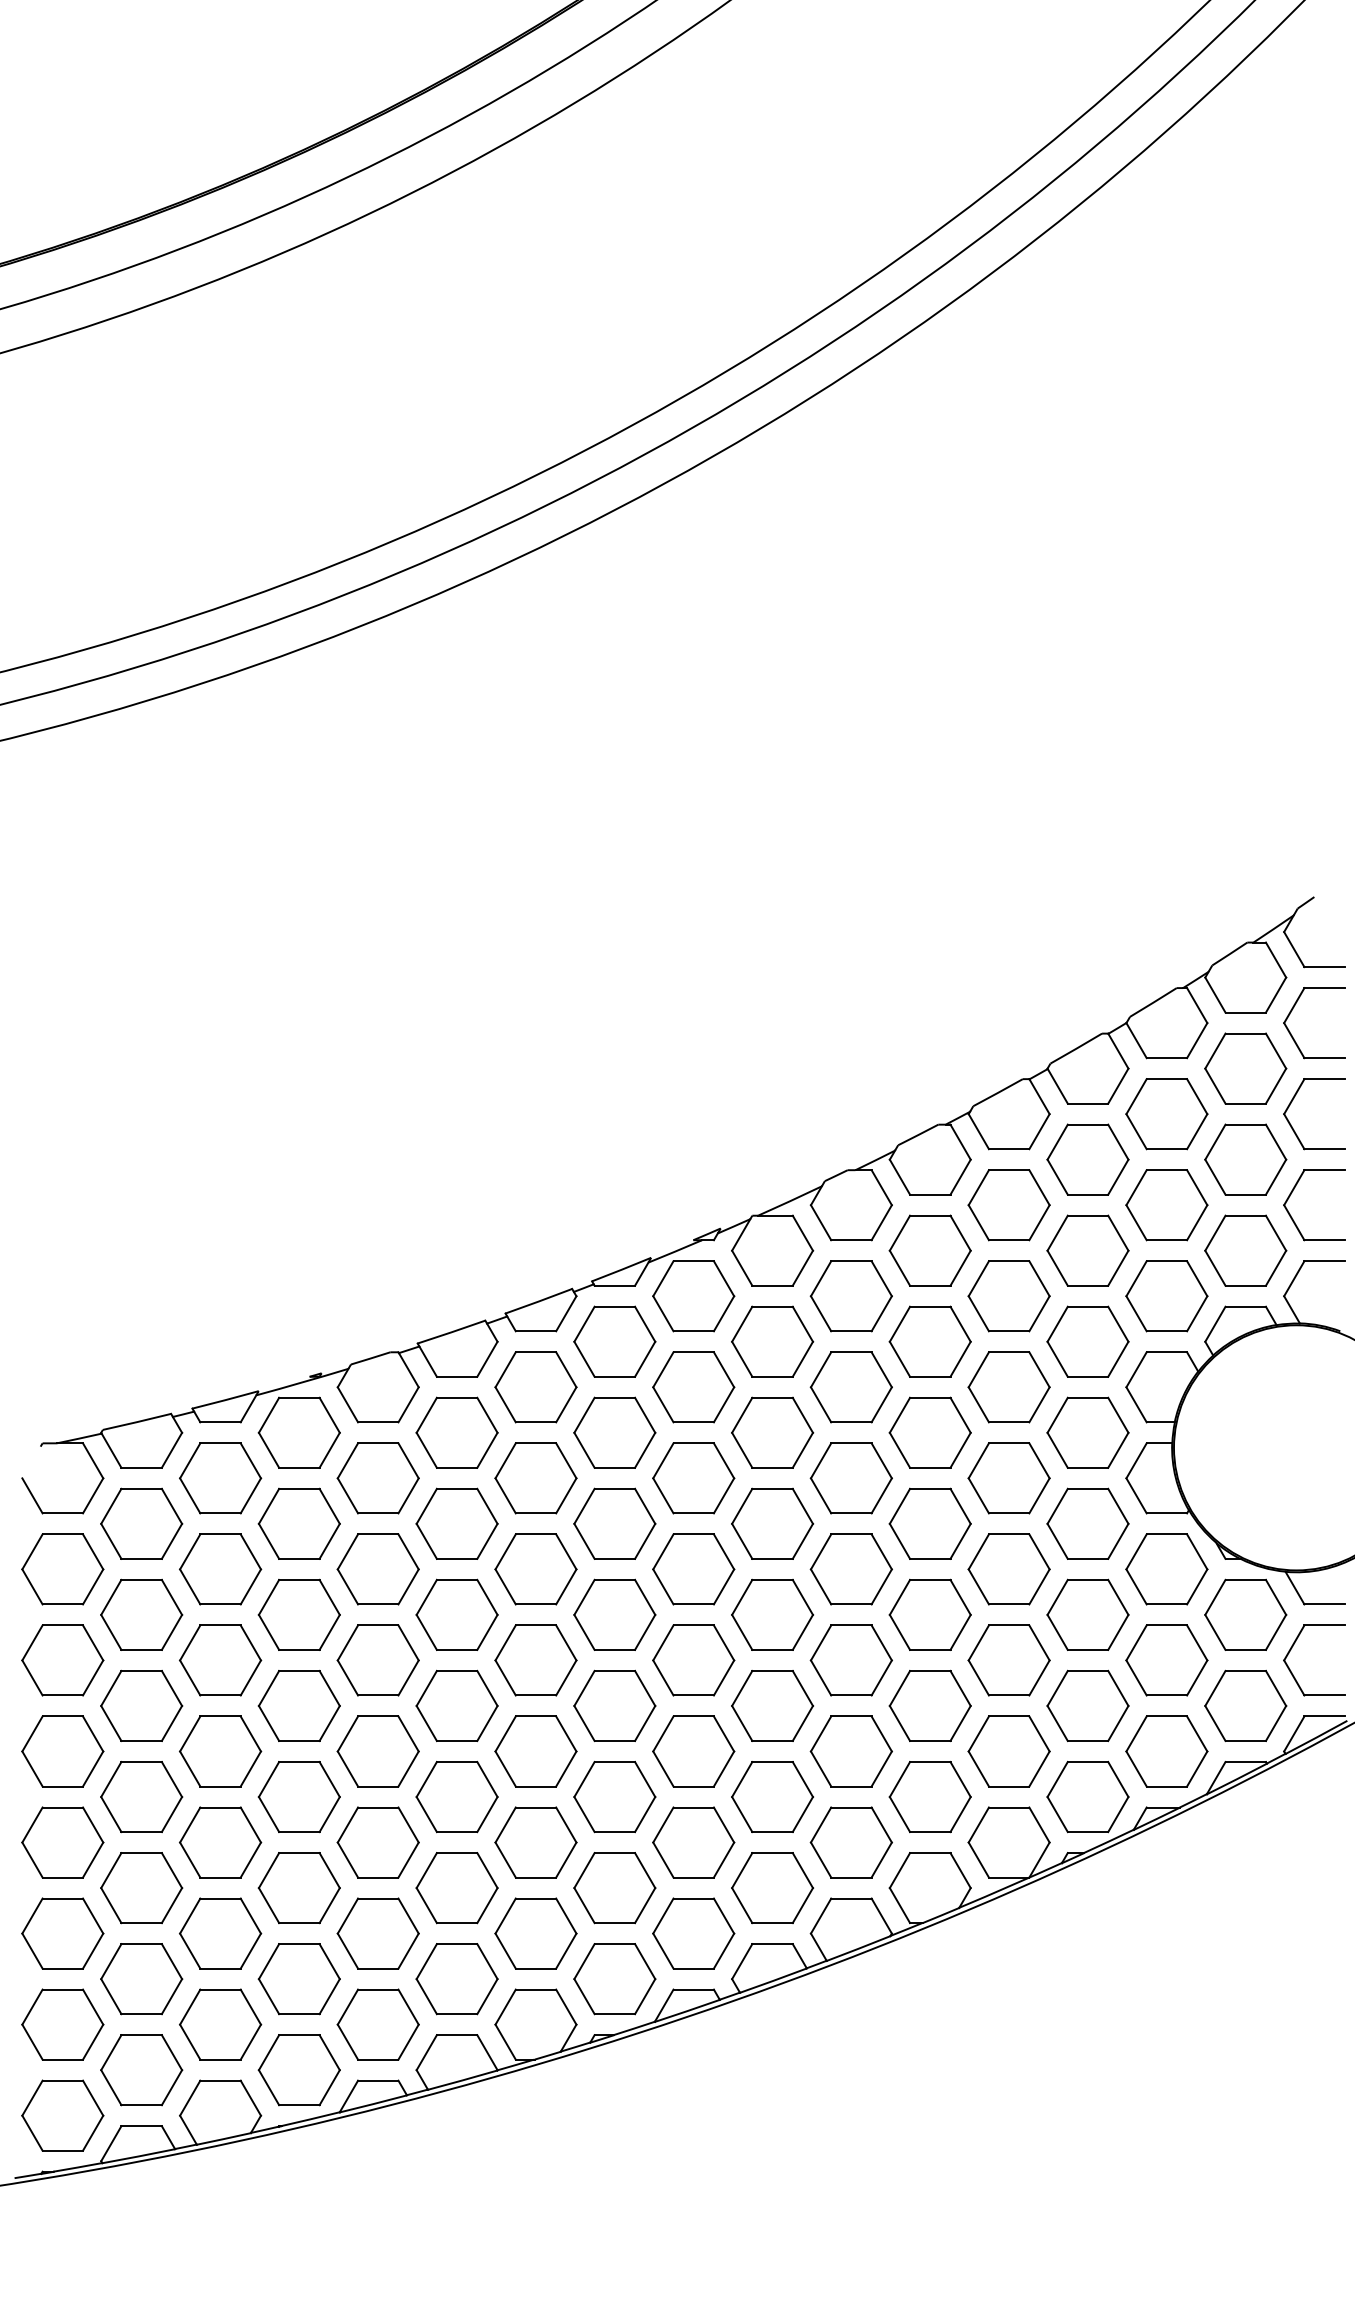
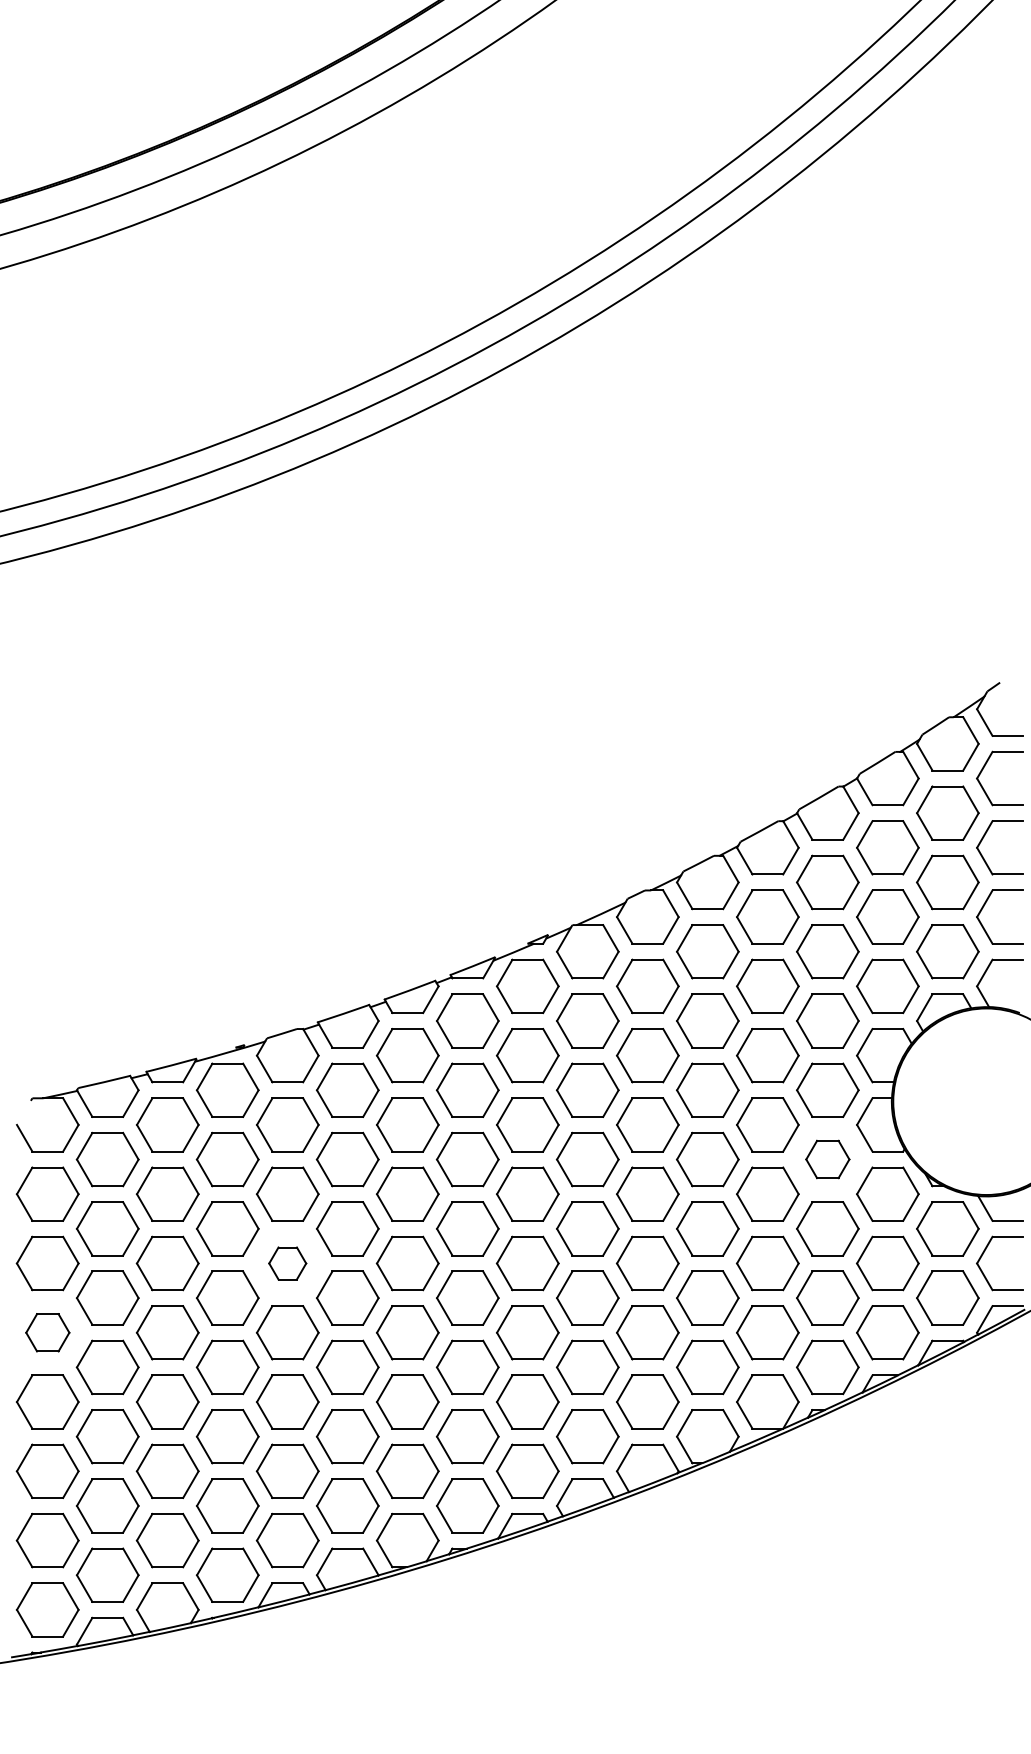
part: (1087, 1523) -> (827, 1159), size x0.7
part: (377, 1660) -> (287, 1263), size x0.6
part: (62, 1751) -> (47, 1332), size x0.7

